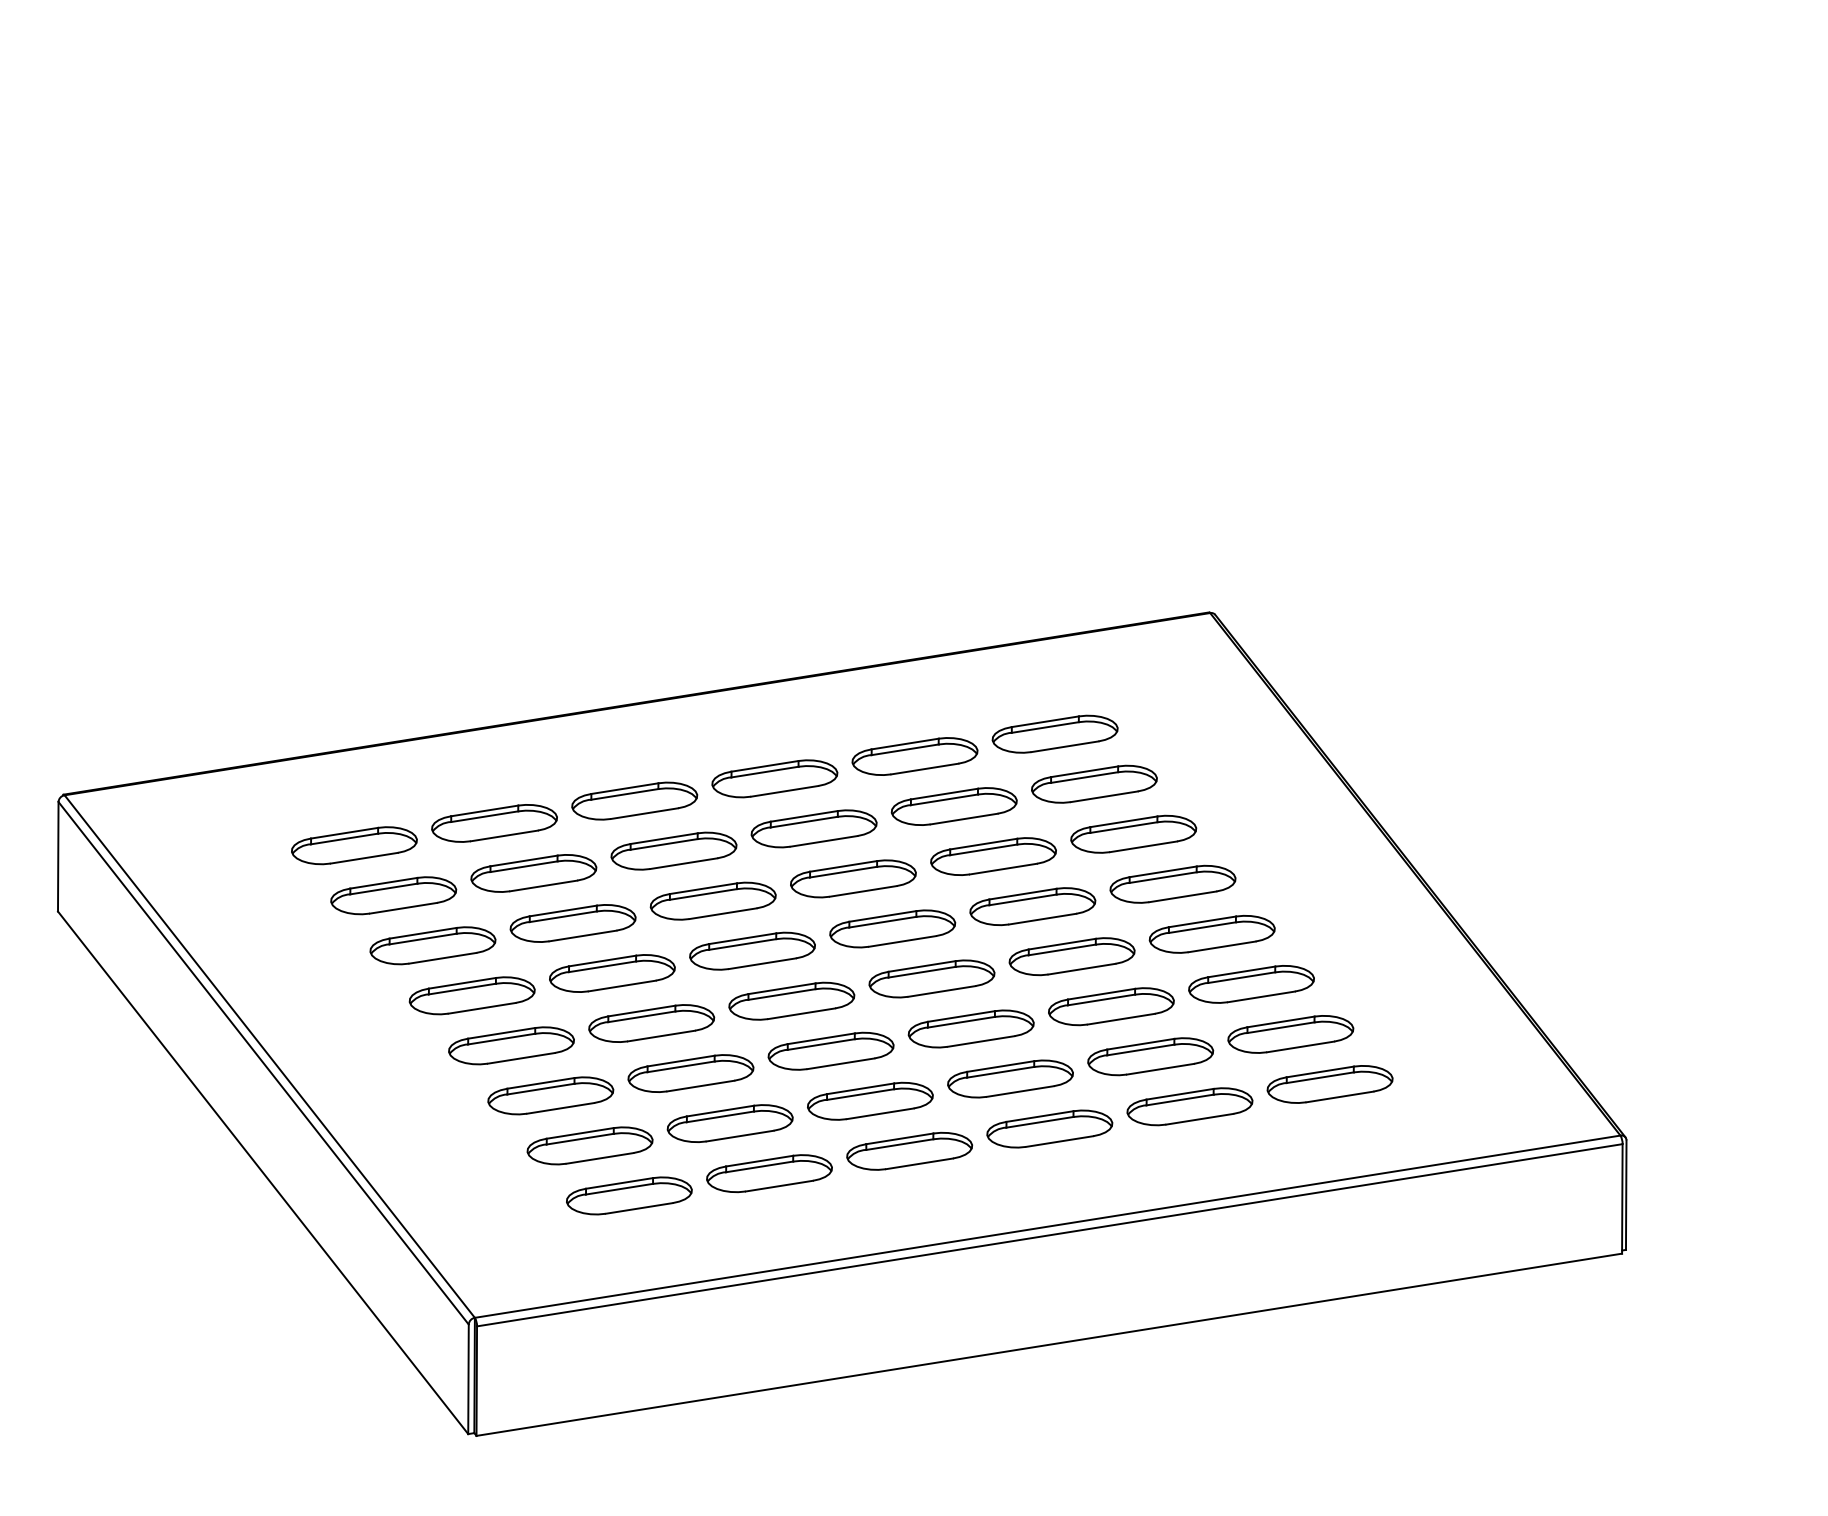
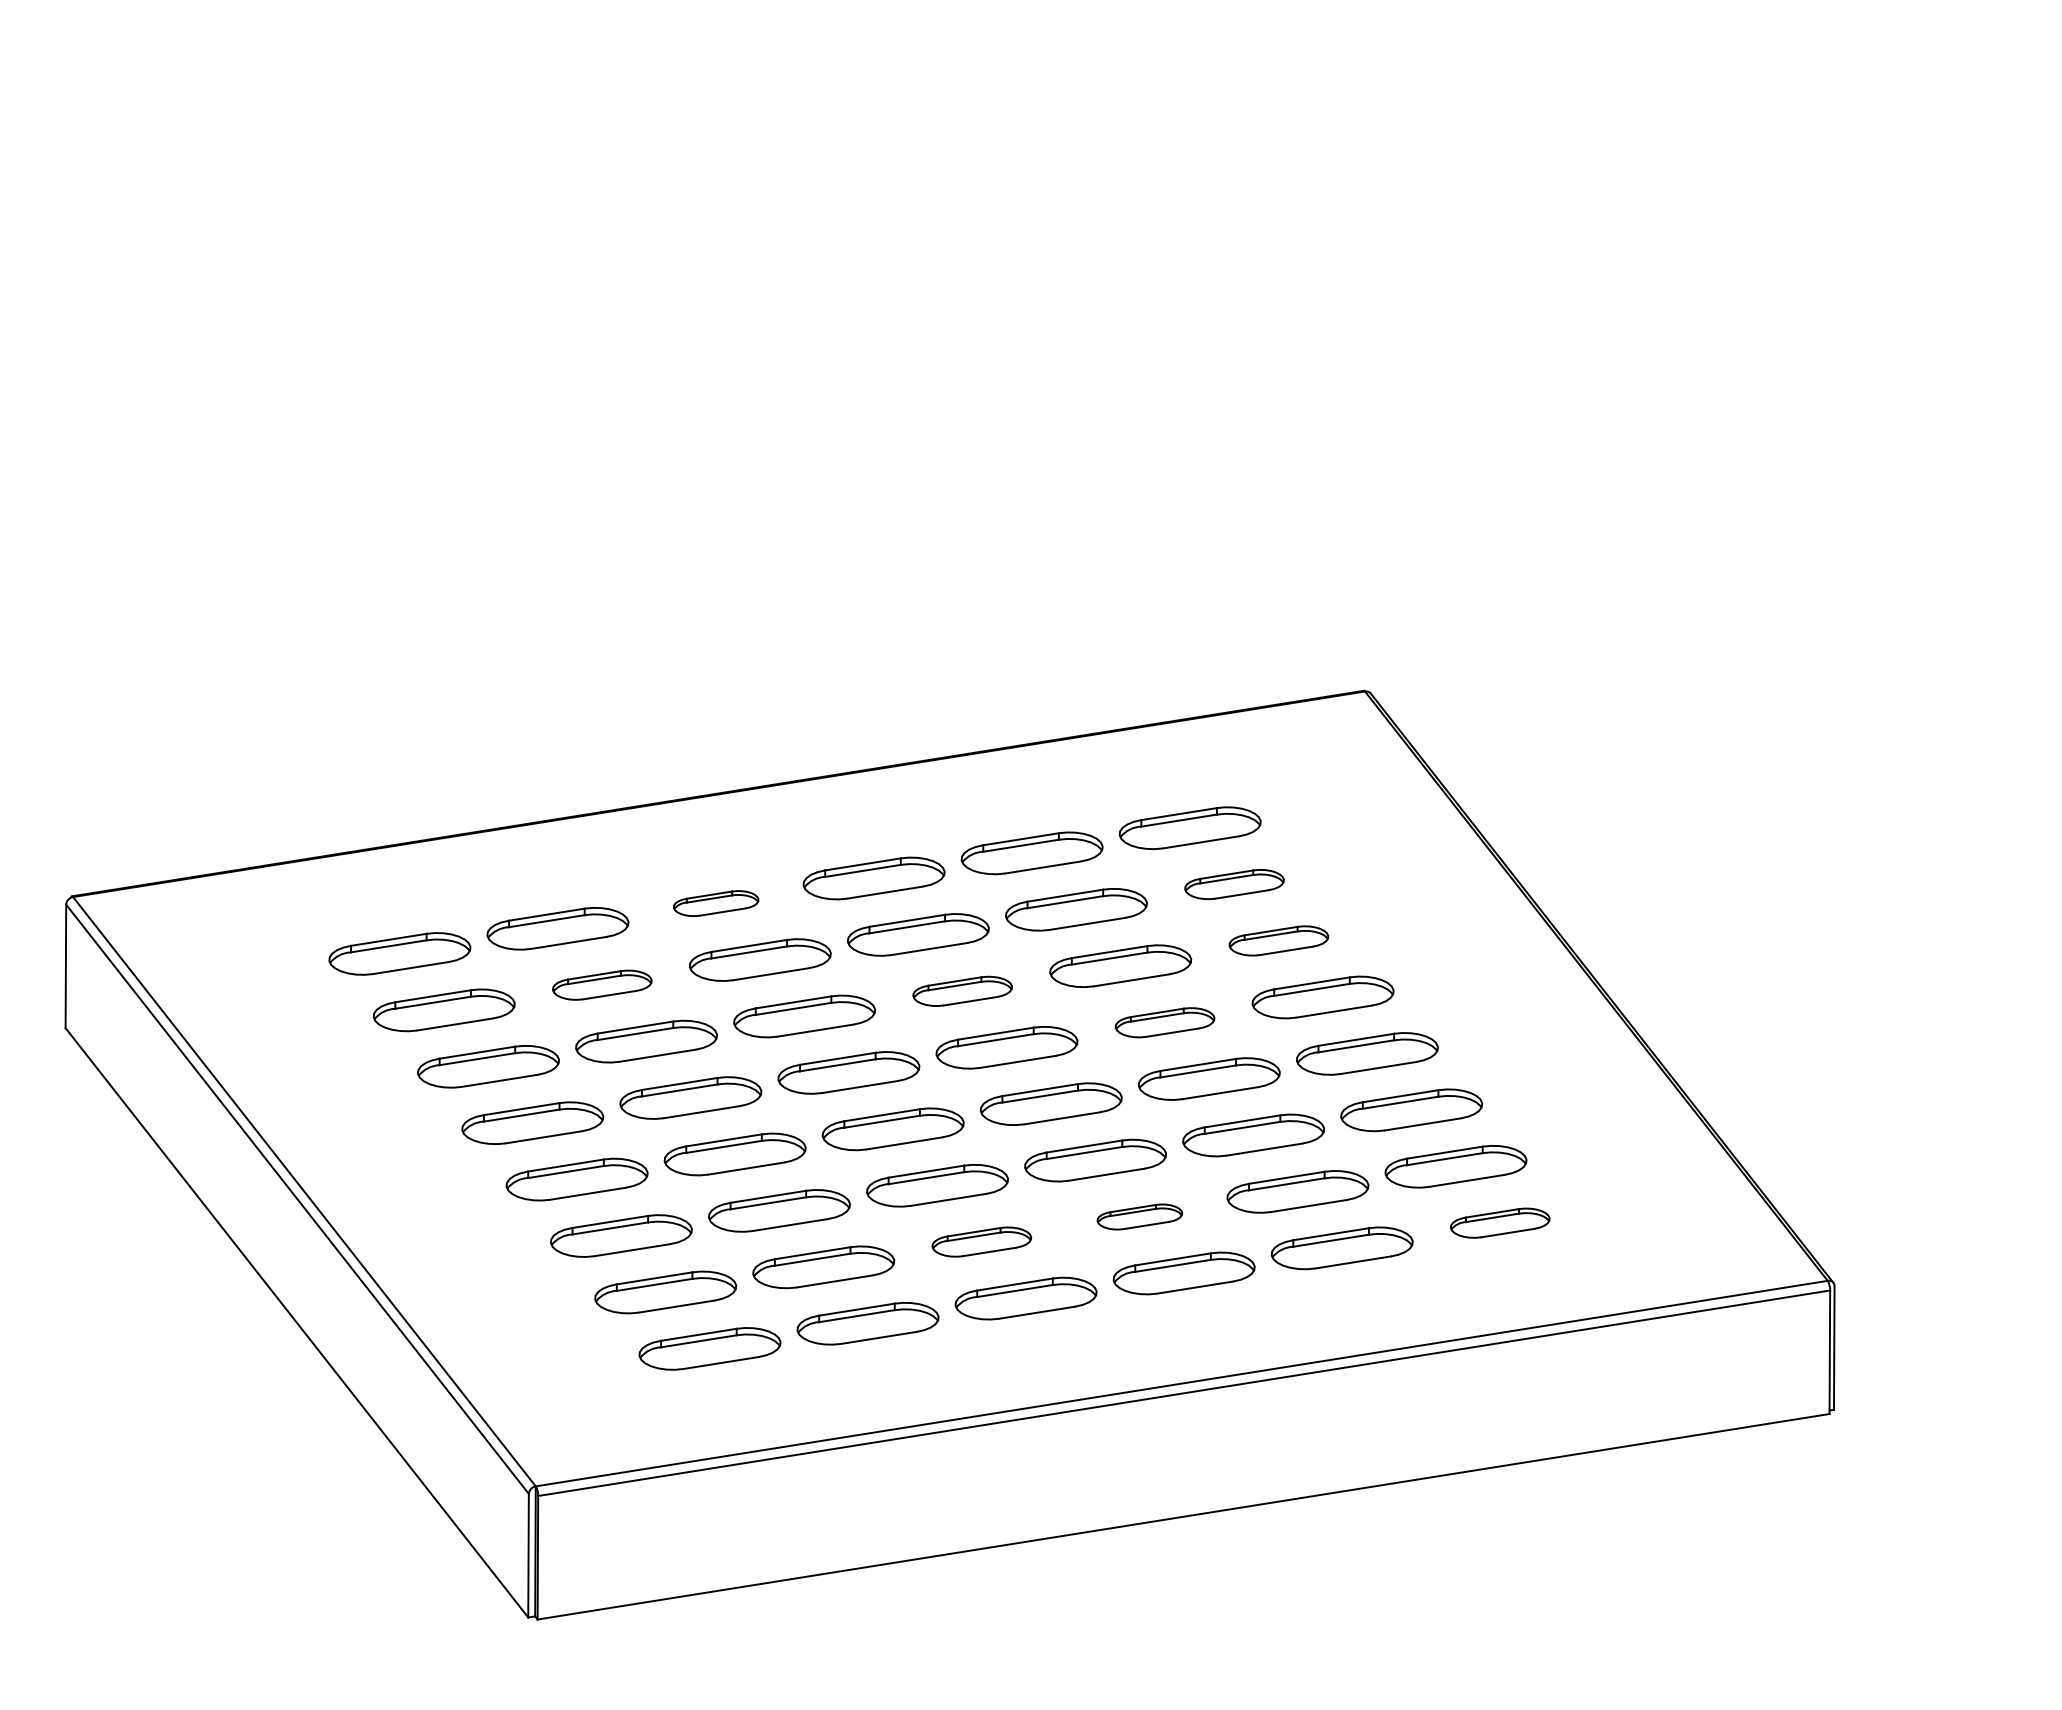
part: (1094, 783) -> (1234, 883), size x0.7
part: (634, 800) -> (715, 902), size x0.6
part: (1133, 833) -> (1278, 940), size x0.7
part: (533, 873) -> (601, 985), size x0.7
part: (853, 878) -> (962, 990), size x0.7
part: (1032, 906) -> (1164, 1022), size x0.7
part: (1010, 1078) -> (1139, 1216), size x0.6
part: (1329, 1084) -> (1499, 1223), size x0.7
part: (870, 1100) -> (981, 1241), size x0.7

